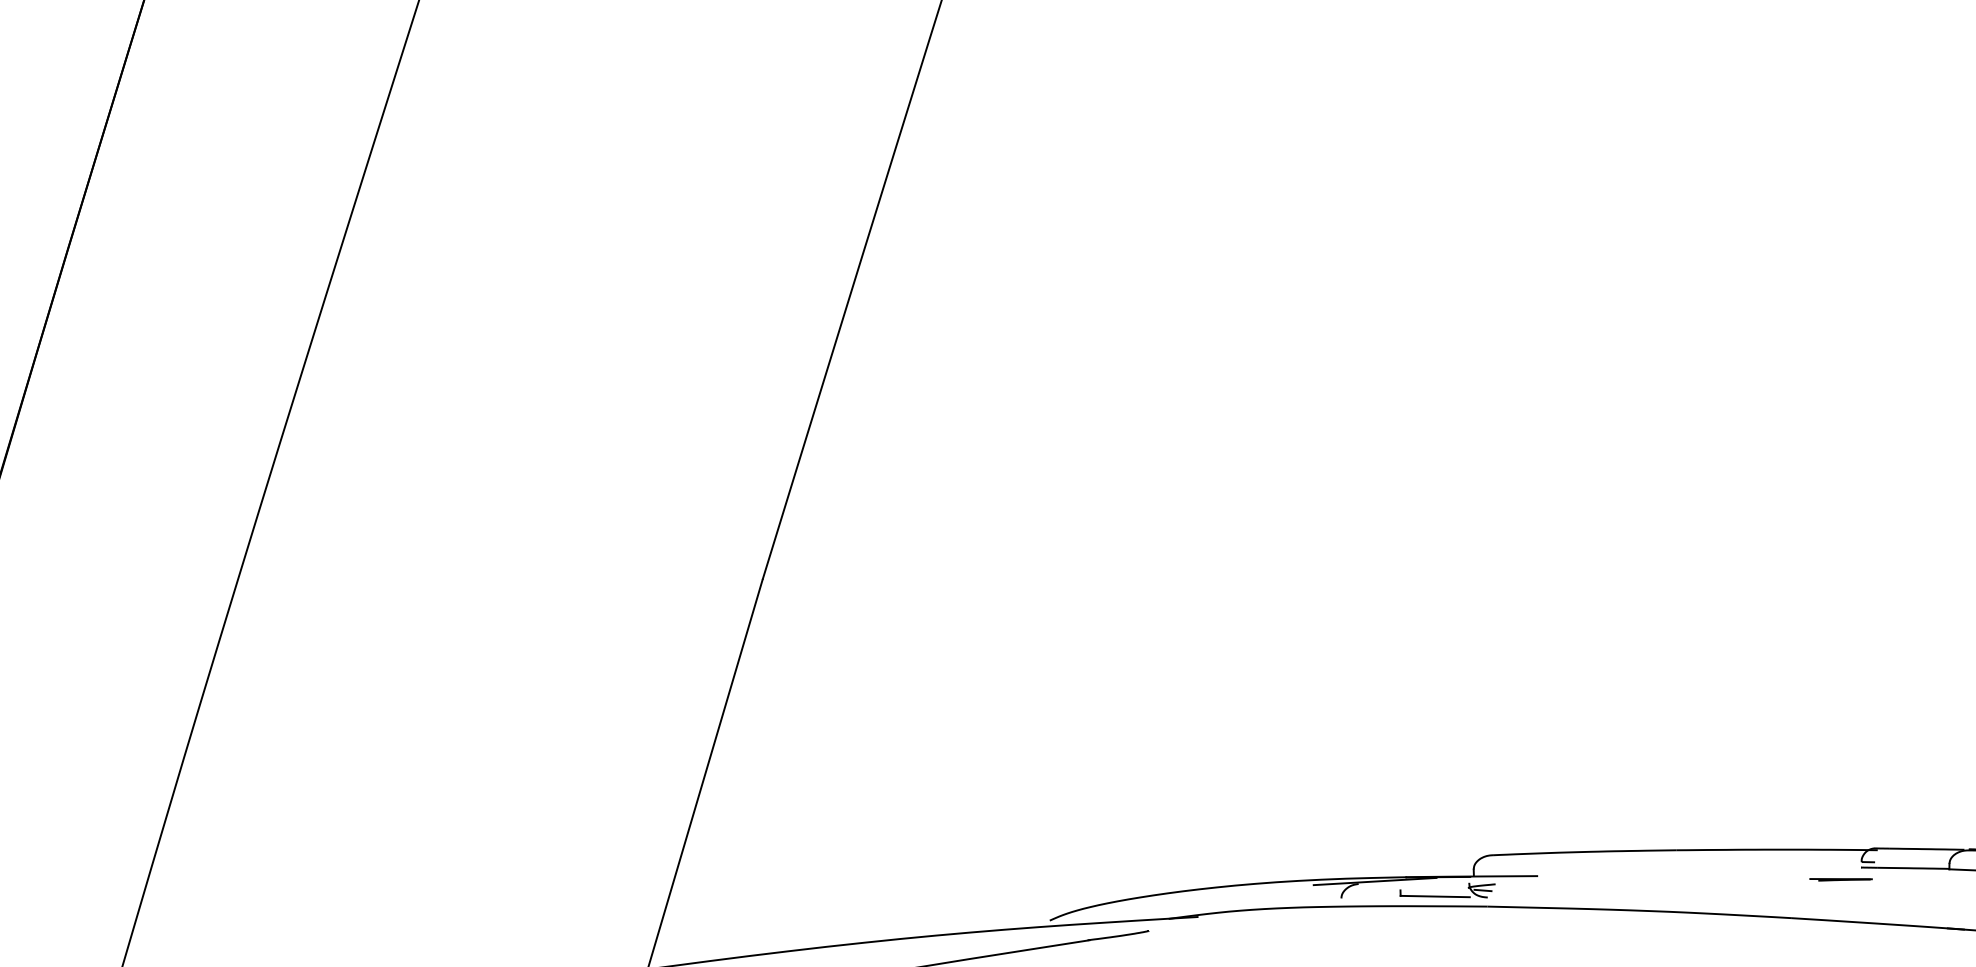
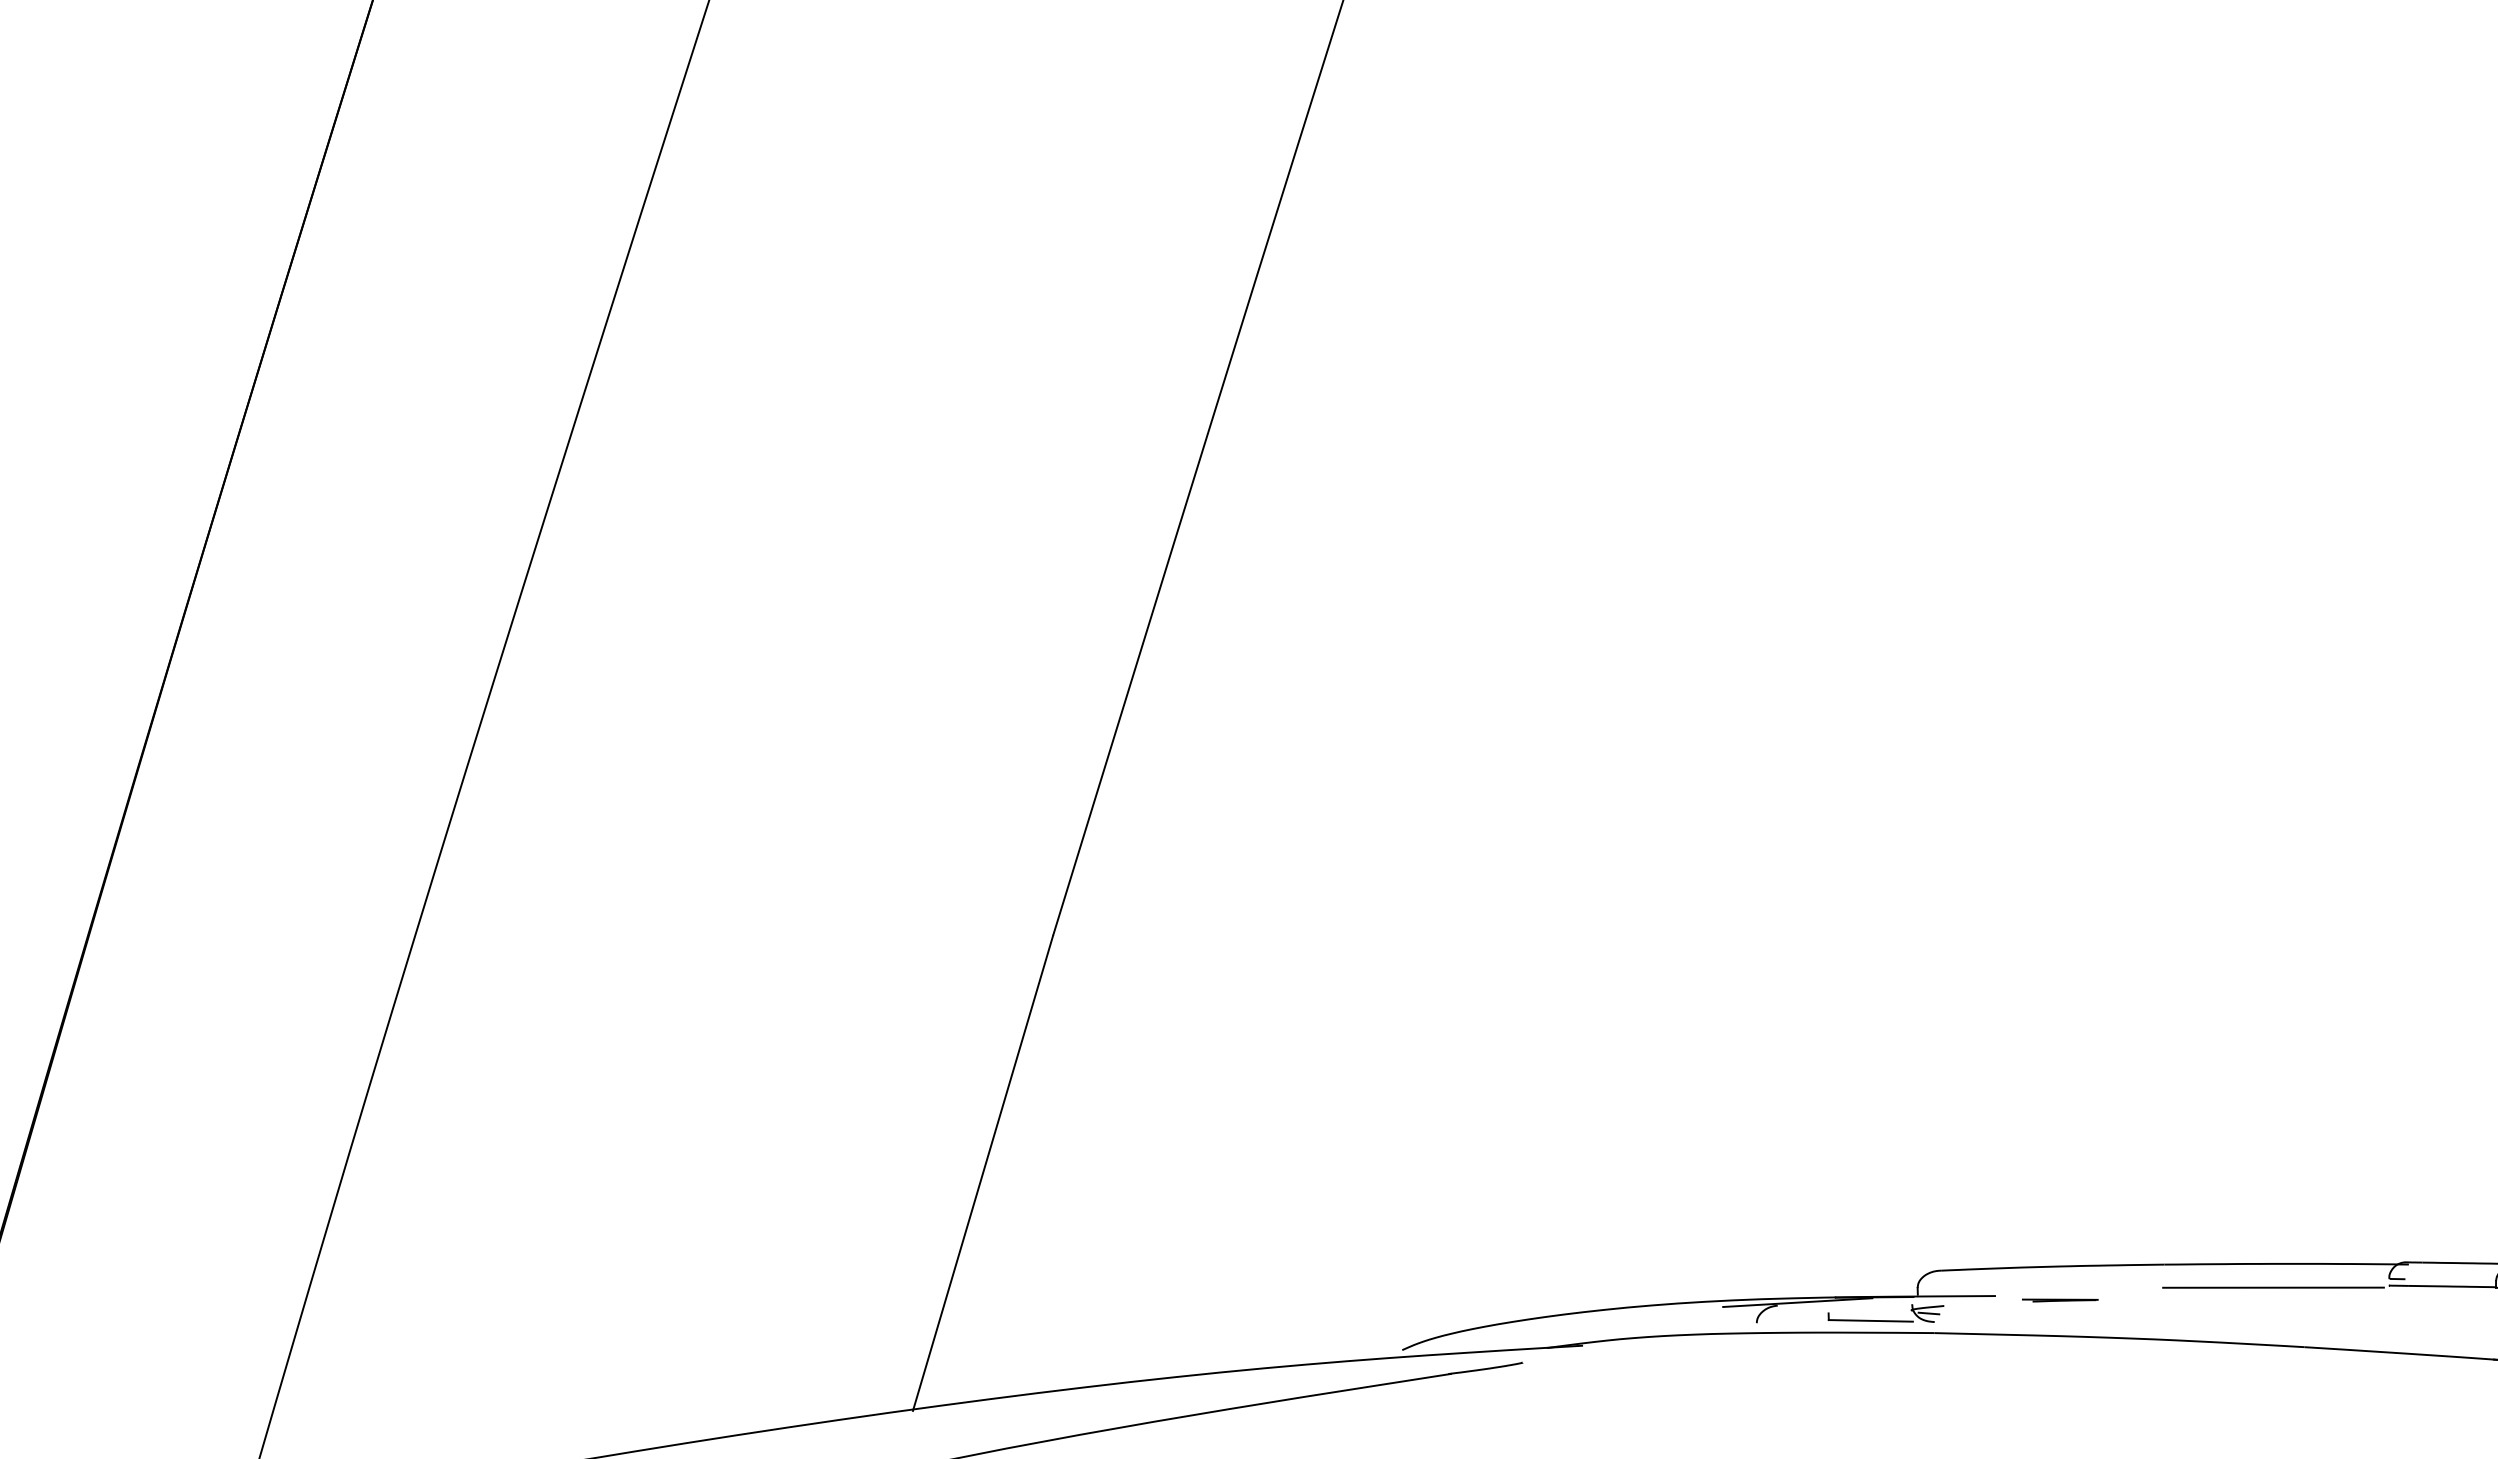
line: (1766, 869) -> (2273, 1287), added
line: (1841, 879) -> (2060, 1300), moved

